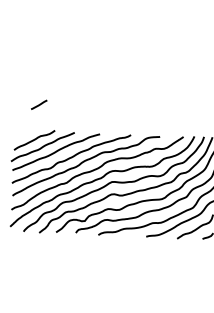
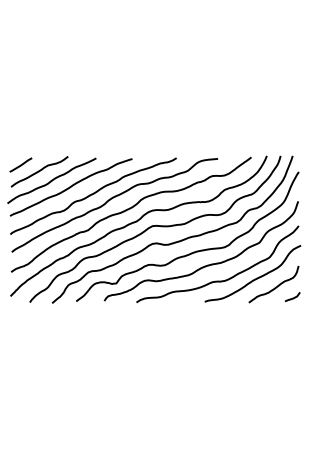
line: (38, 104) -> (20, 164), moved

